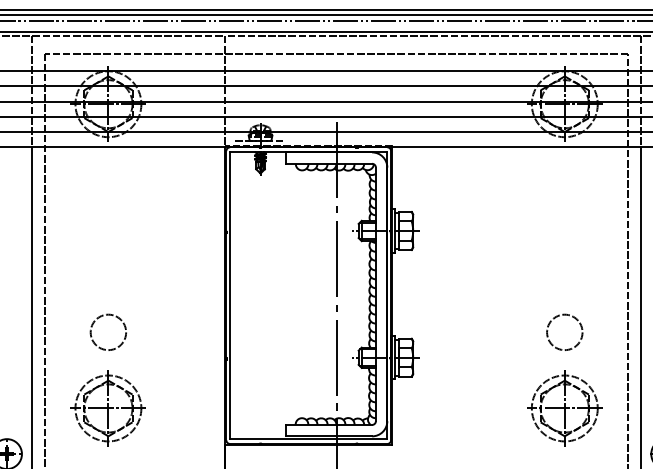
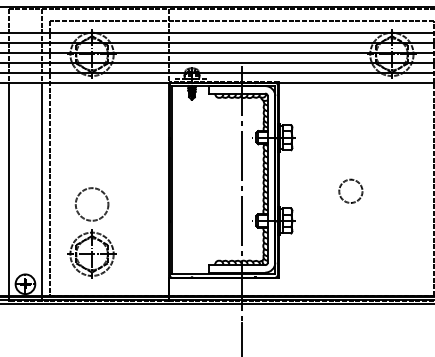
circle: (107, 331) -> (91, 203), size x1.4
circle: (564, 331) -> (350, 190), moved
part: (564, 407) -> (391, 253), removed

